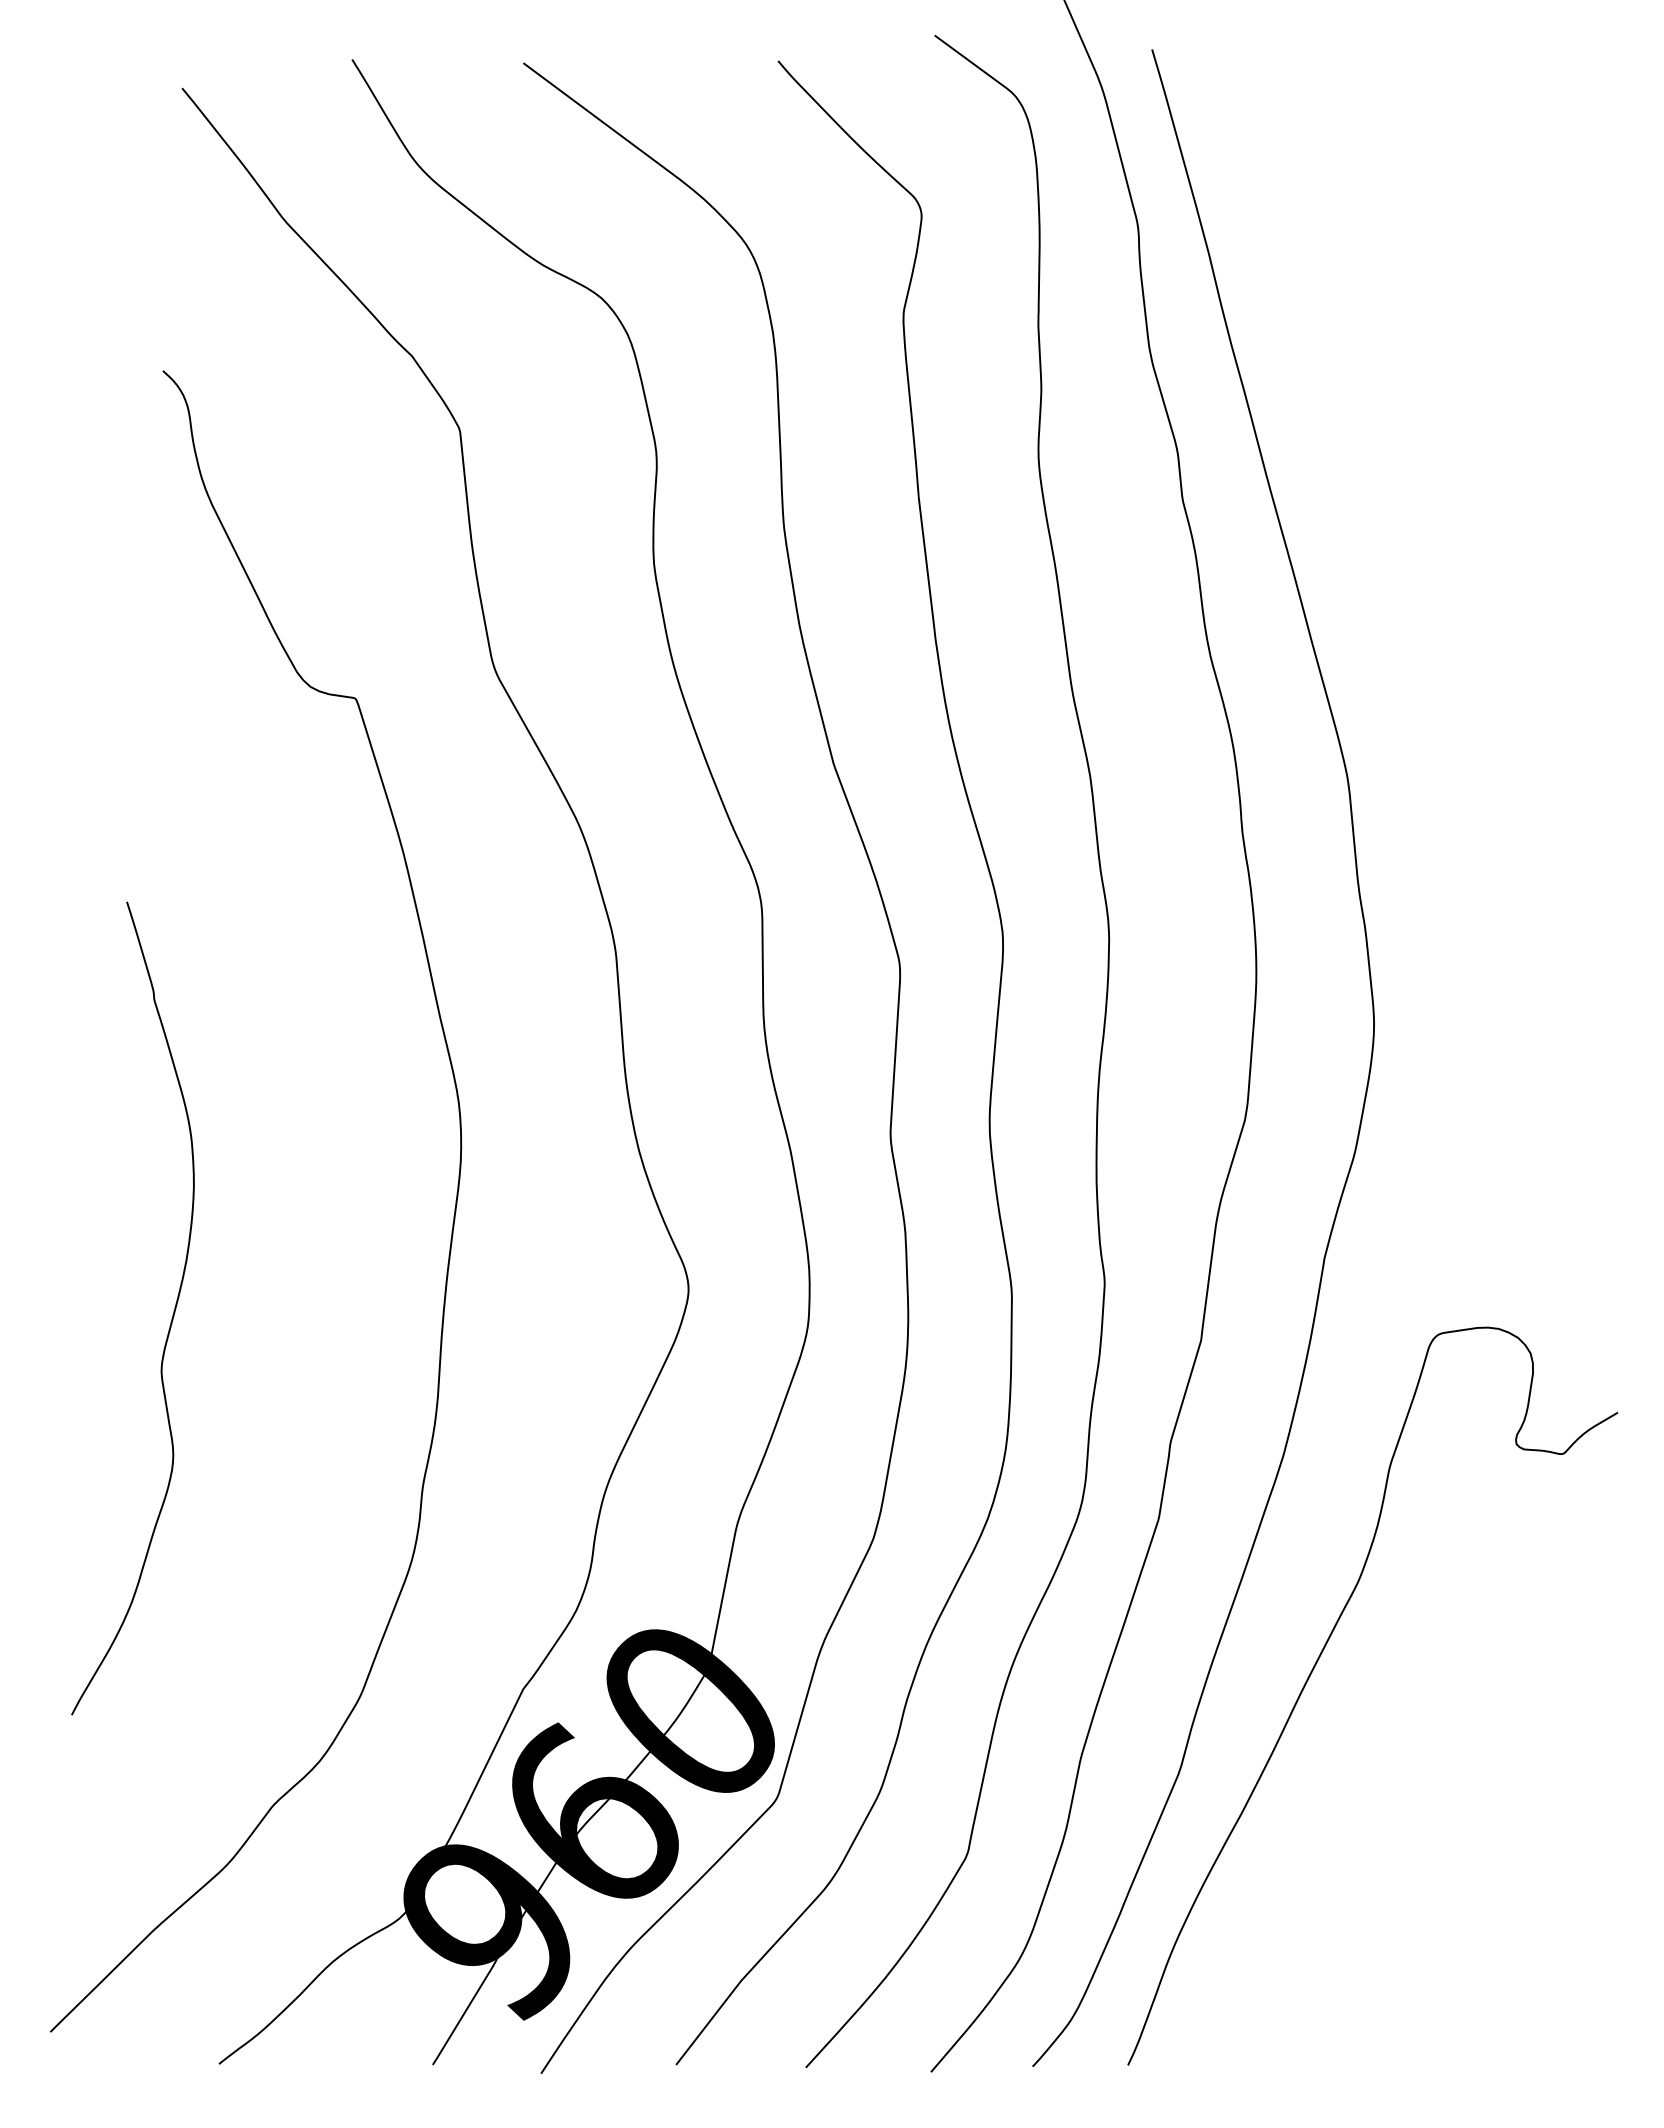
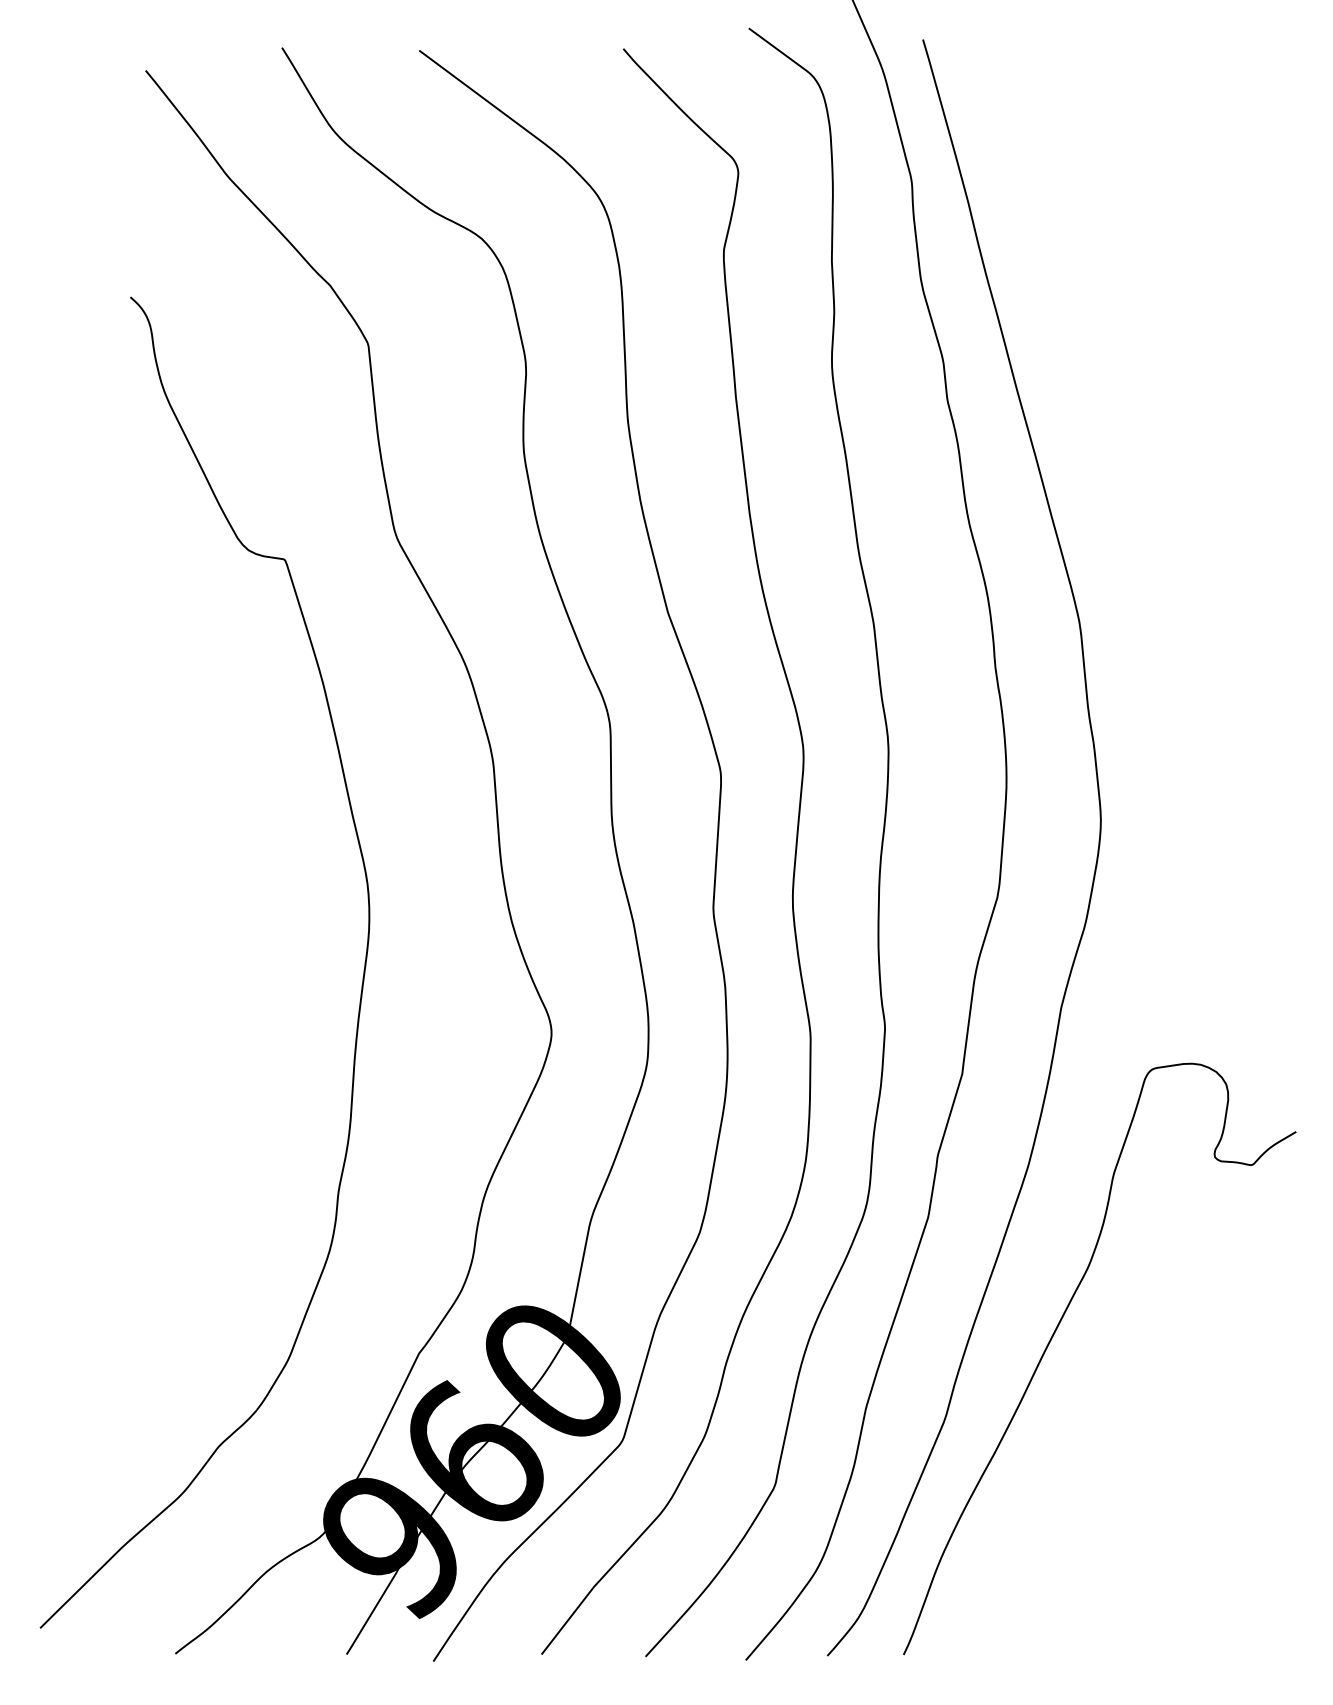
curve: (171, 1316) -> (137, 1054), removed

